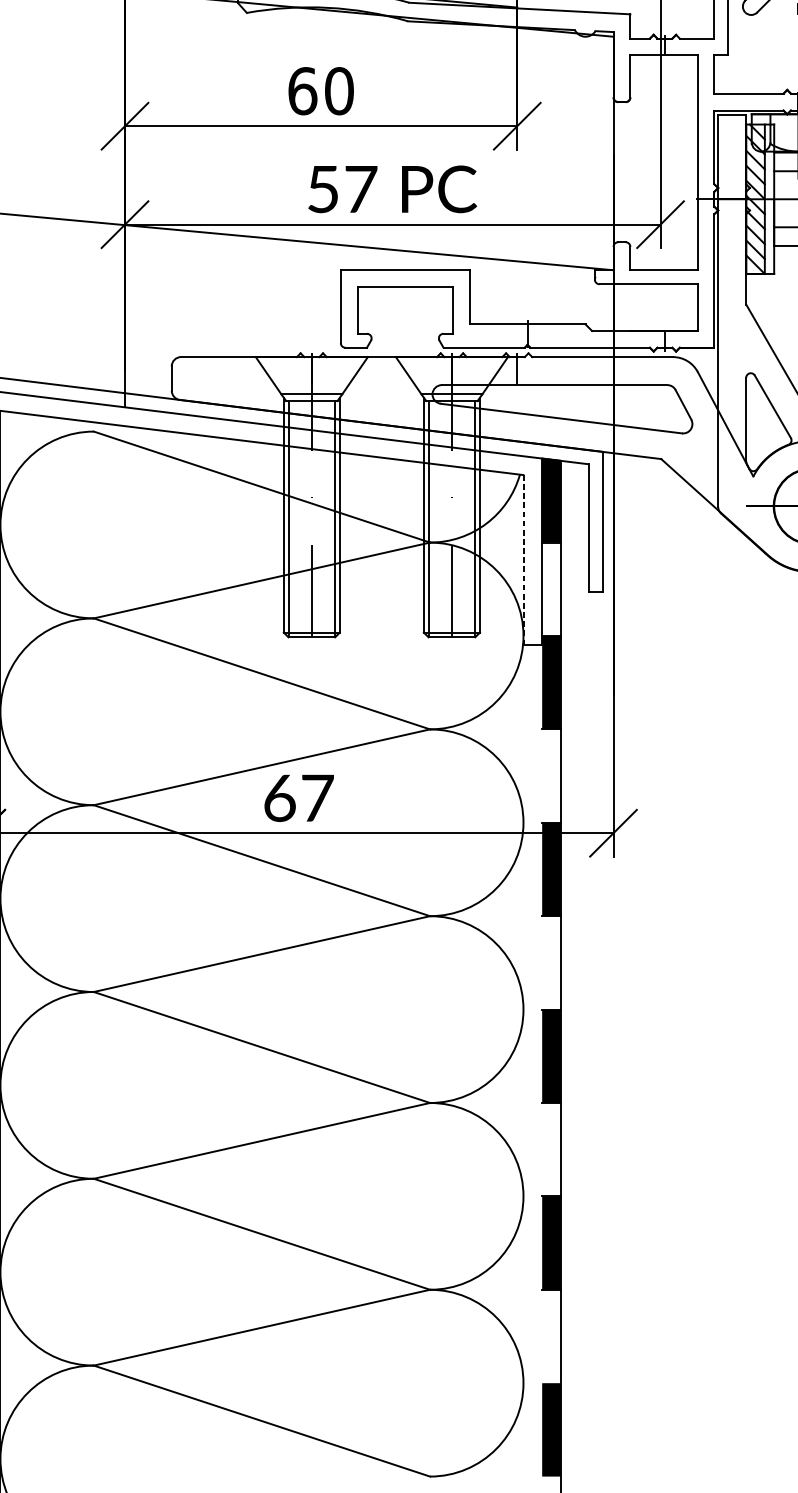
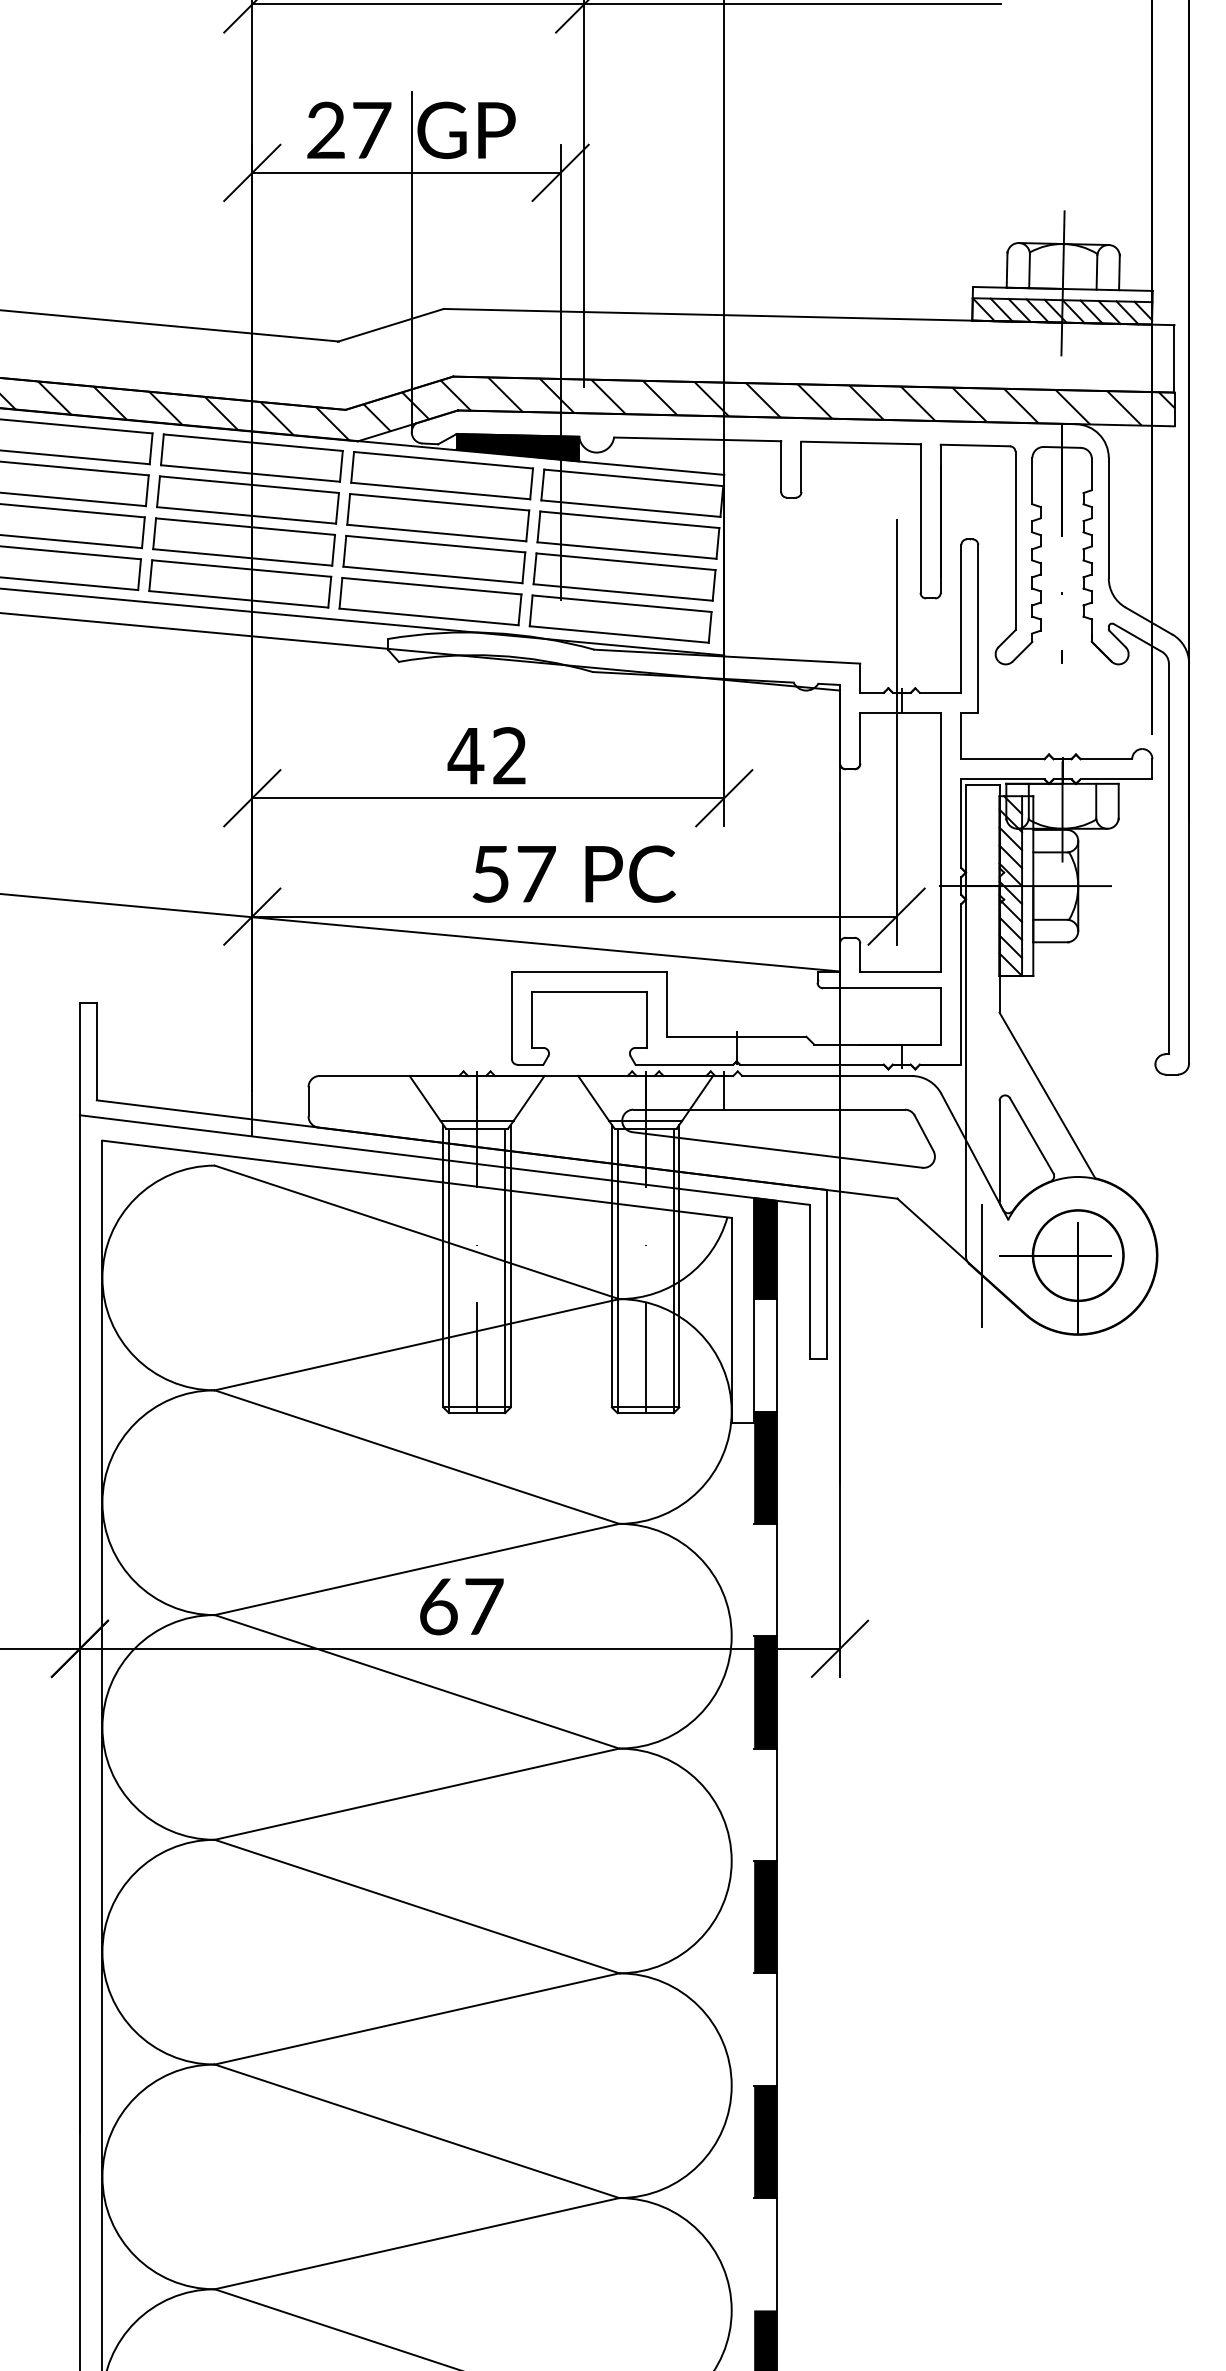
text: (320, 91) -> (487, 756), 60 -> 42
line: (731, 514) -> (982, 1265), added
line: (523, 559) -> (731, 1319), dashed -> solid

